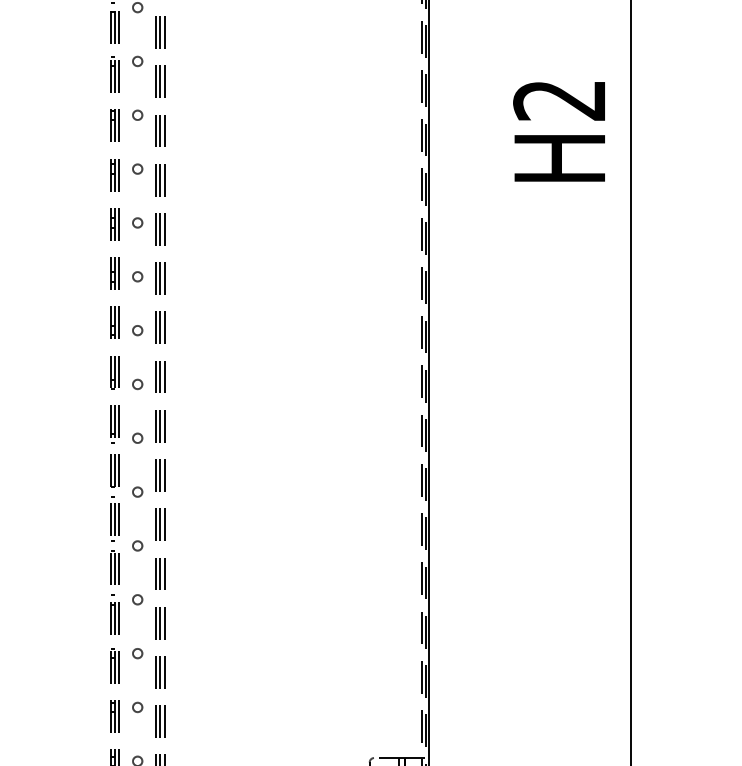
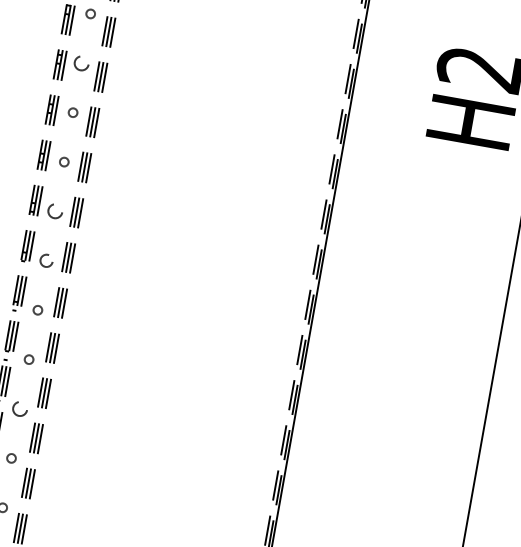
circle: (137, 168) -> (81, 62), size x1.6
circle: (137, 330) -> (55, 211), size x1.6
circle: (137, 384) -> (46, 260), size x1.4
circle: (137, 545) -> (20, 408), size x1.6

